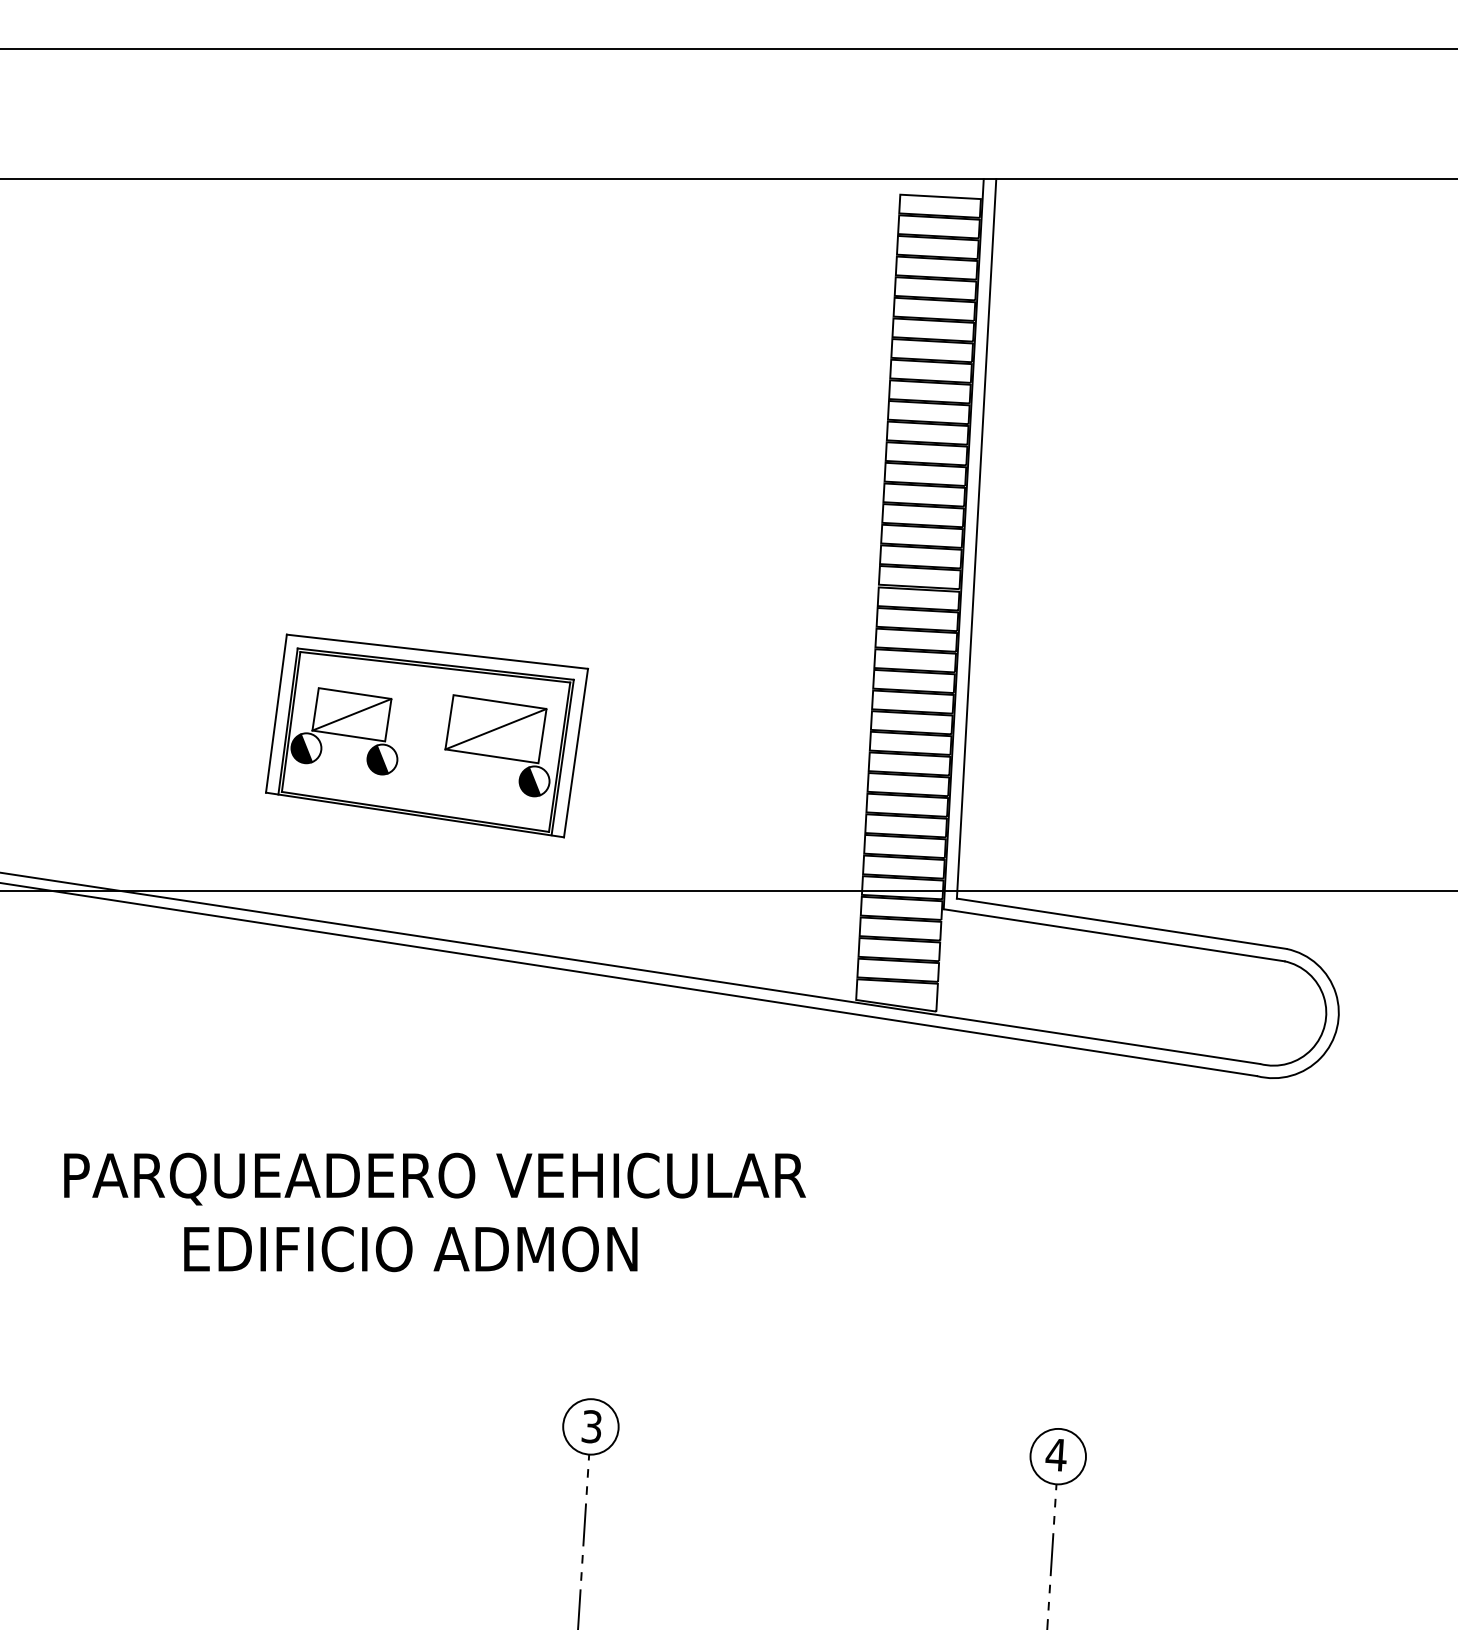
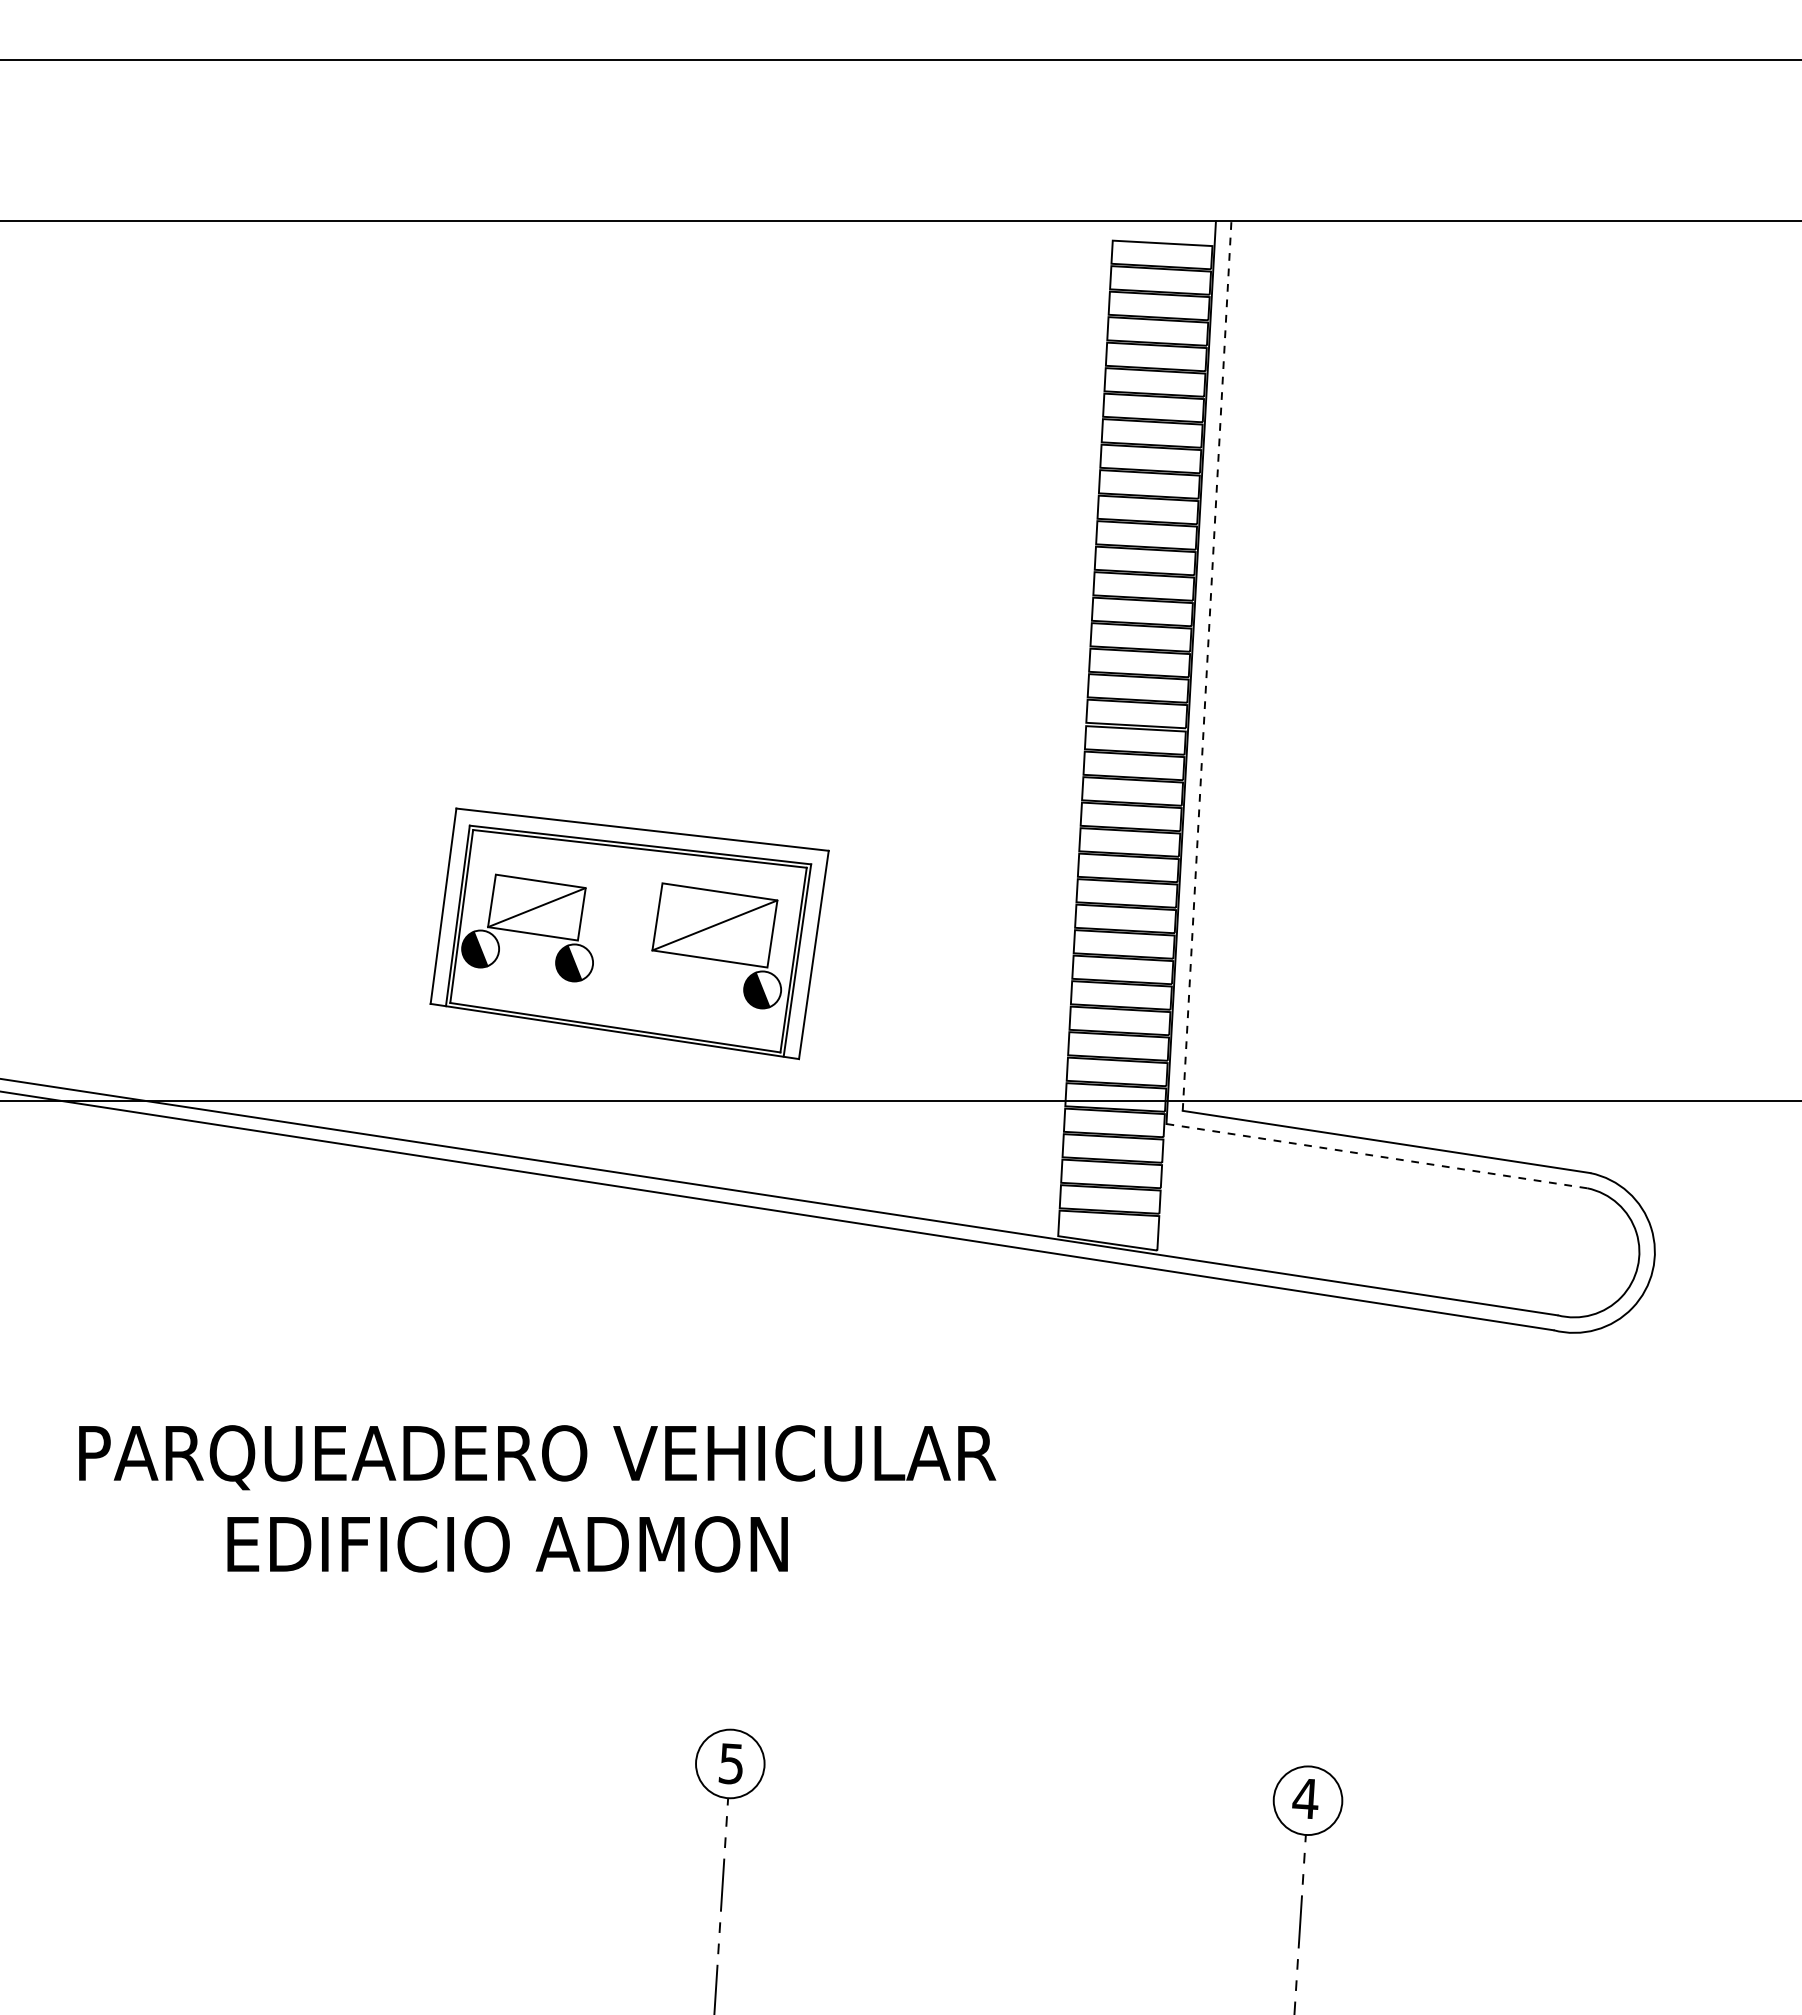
line: (976, 538) -> (1207, 665), solid -> dashed
part: (426, 735) -> (629, 933), moved
line: (1114, 935) -> (1377, 1156), solid -> dashed
text: (591, 1426) -> (731, 1763), 3 -> 5

